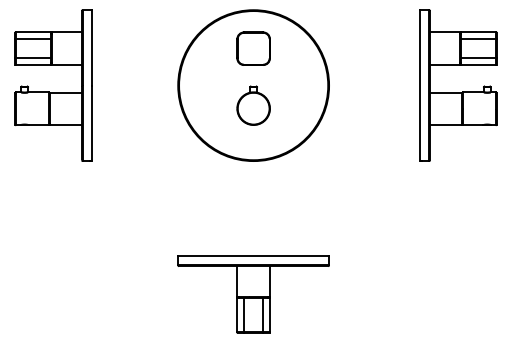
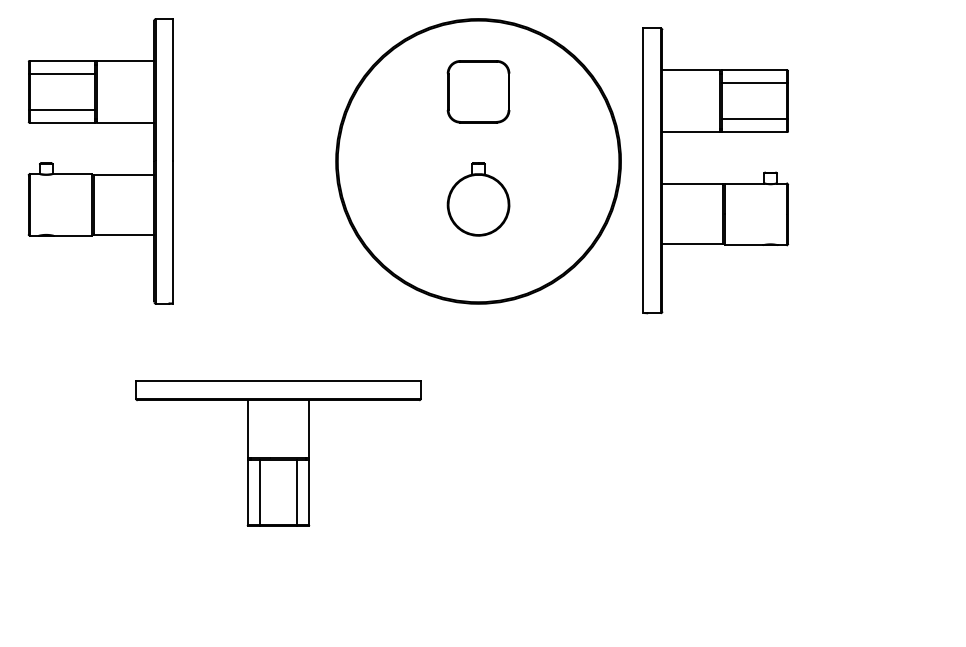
part: (458, 92) -> (716, 183), moved
part: (253, 294) -> (278, 453), moved

